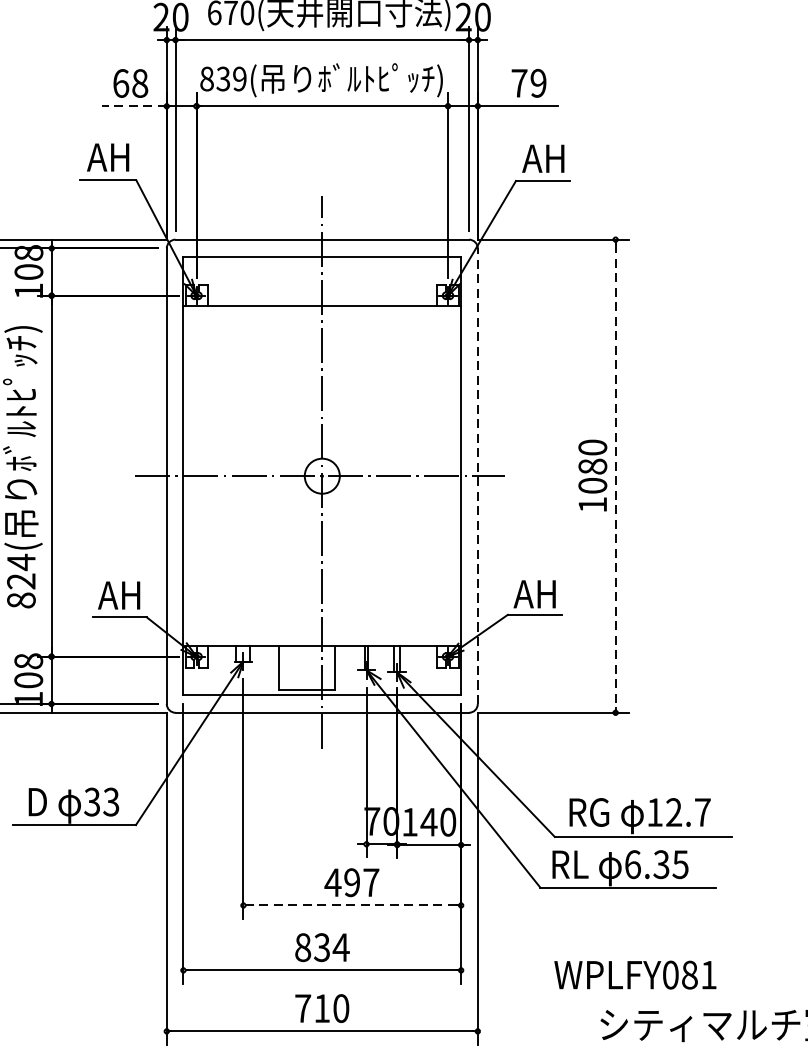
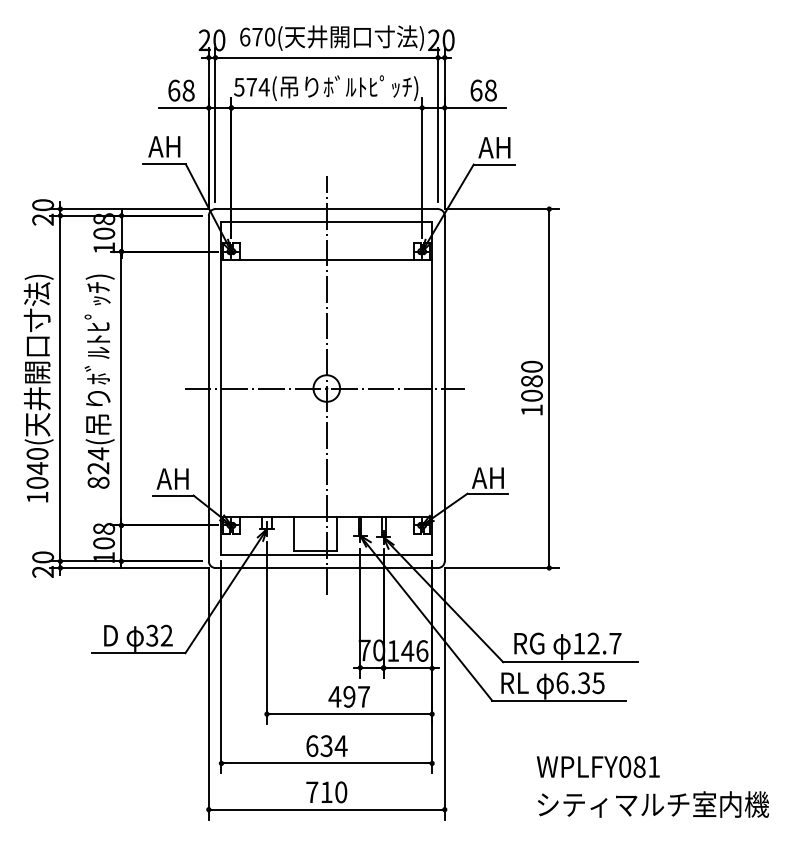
text: (223, 78) -> (251, 86), 839( -> 574(
text: (528, 83) -> (483, 90), 79 -> 68
line: (134, 105) -> (184, 107), dashed -> solid
line: (477, 476) -> (444, 388), dashed -> solid
line: (615, 477) -> (549, 389), dashed -> solid
text: (110, 801) -> (166, 635), 33 -> 32
text: (448, 821) -> (422, 650), 140 -> 146
line: (352, 905) -> (349, 714), dashed -> solid
text: (303, 946) -> (312, 745), 834 -> 634
text: (634, 974) -> (597, 766), moved

